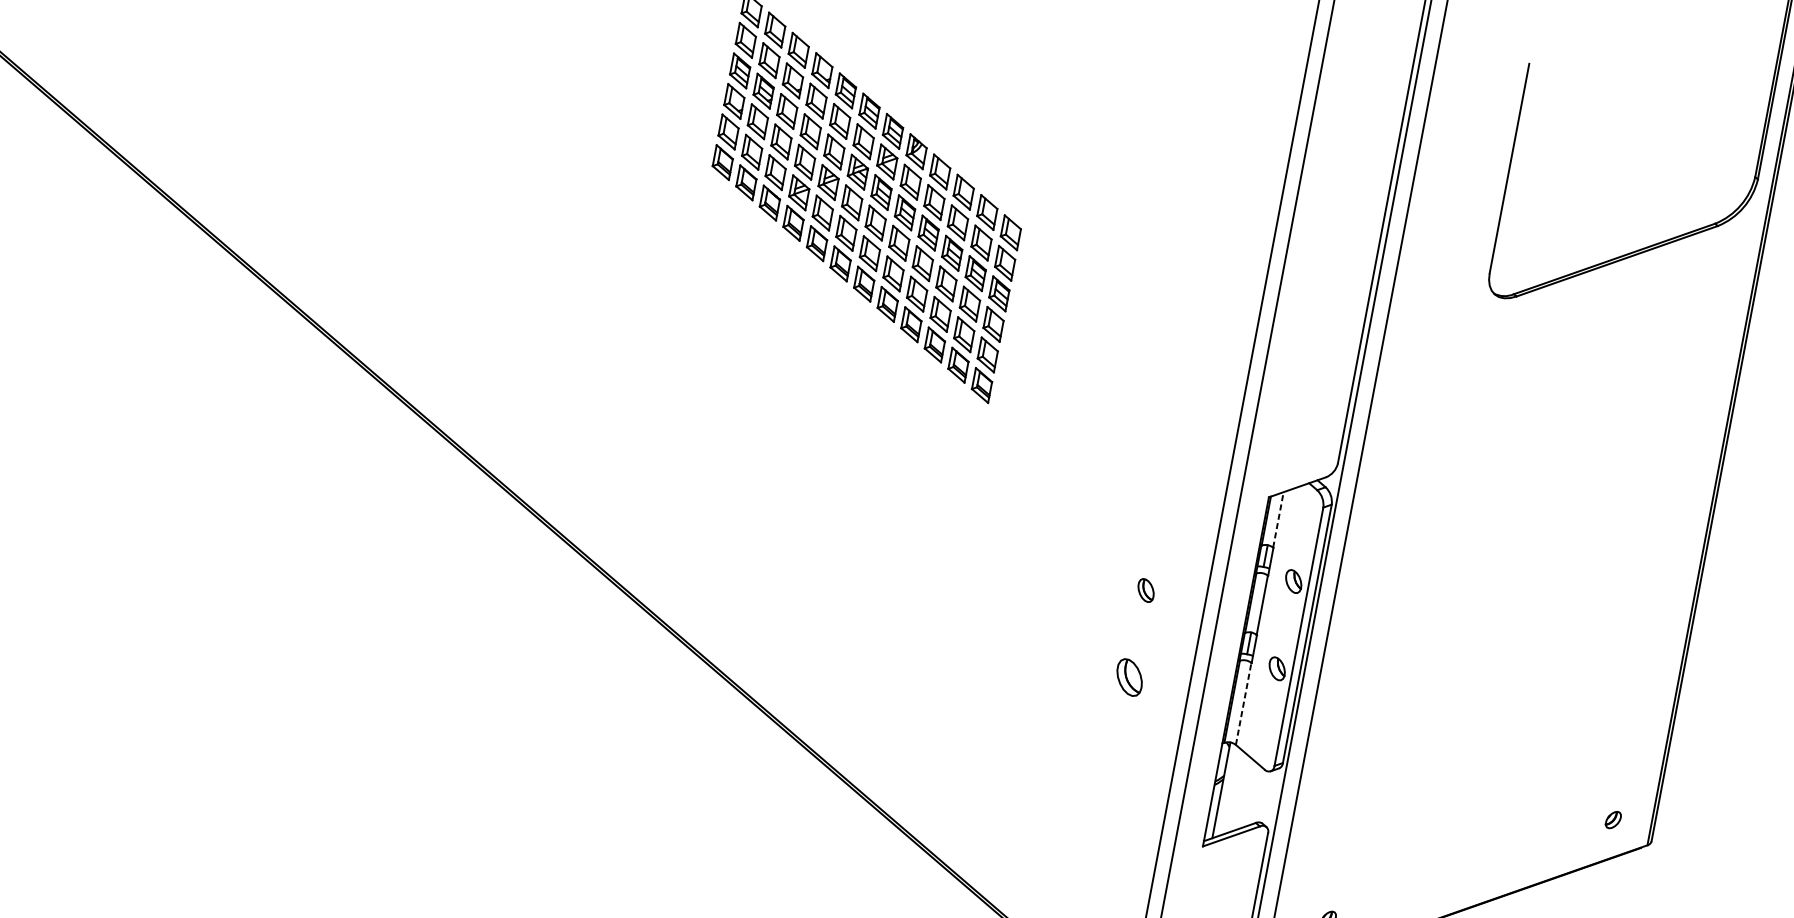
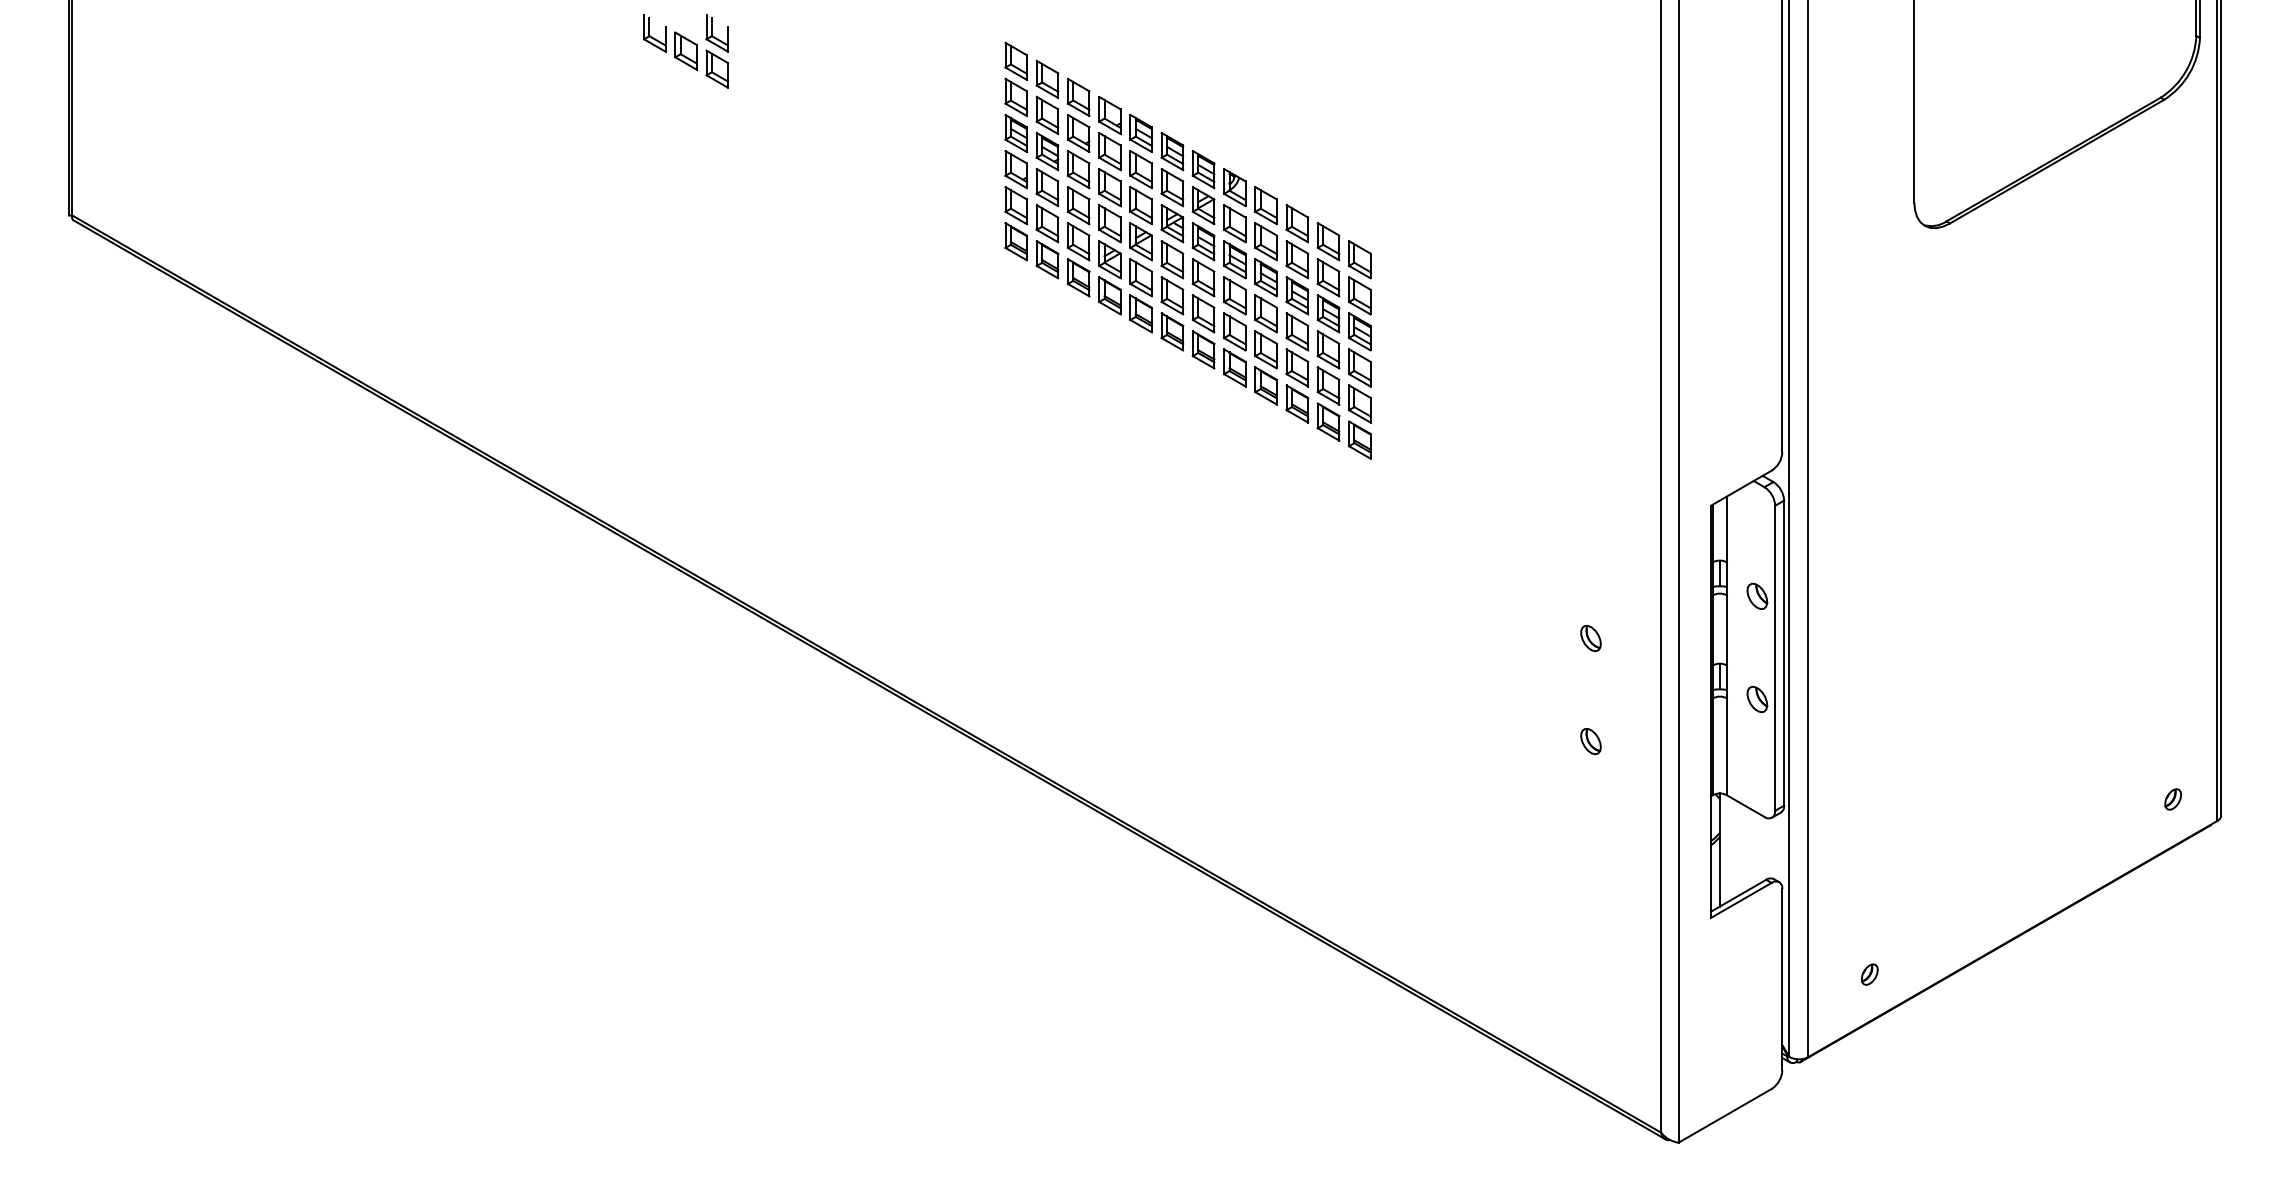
line: (1278, 519) -> (1726, 529), dashed -> solid
part: (1129, 677) -> (1590, 741), size x0.62
line: (1243, 703) -> (1726, 746), dashed -> solid

